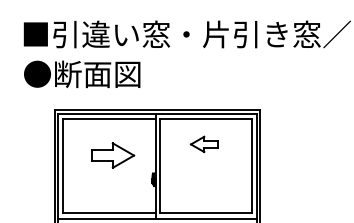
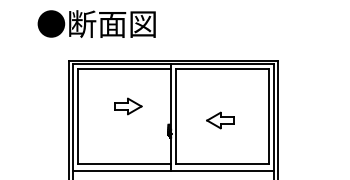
part: (203, 144) -> (219, 120), moved
part: (113, 155) -> (128, 106), size x0.62

